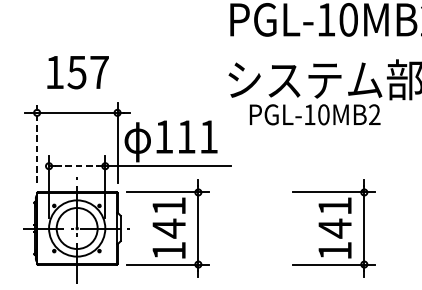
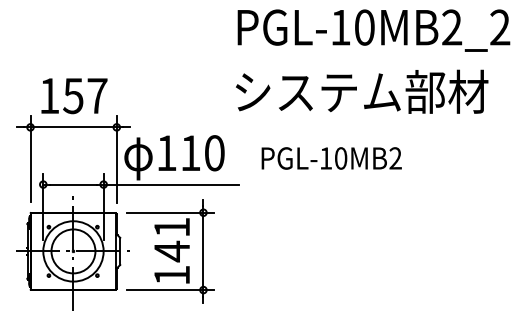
text: (78, 72) -> (74, 96), moved
text: (314, 114) -> (331, 158), moved
text: (208, 137) -> (214, 153), 111 -> 110
line: (37, 141) -> (30, 158), dashed -> solid
line: (77, 166) -> (73, 184), dashed -> solid
part: (333, 228) -> (348, 251), removed

